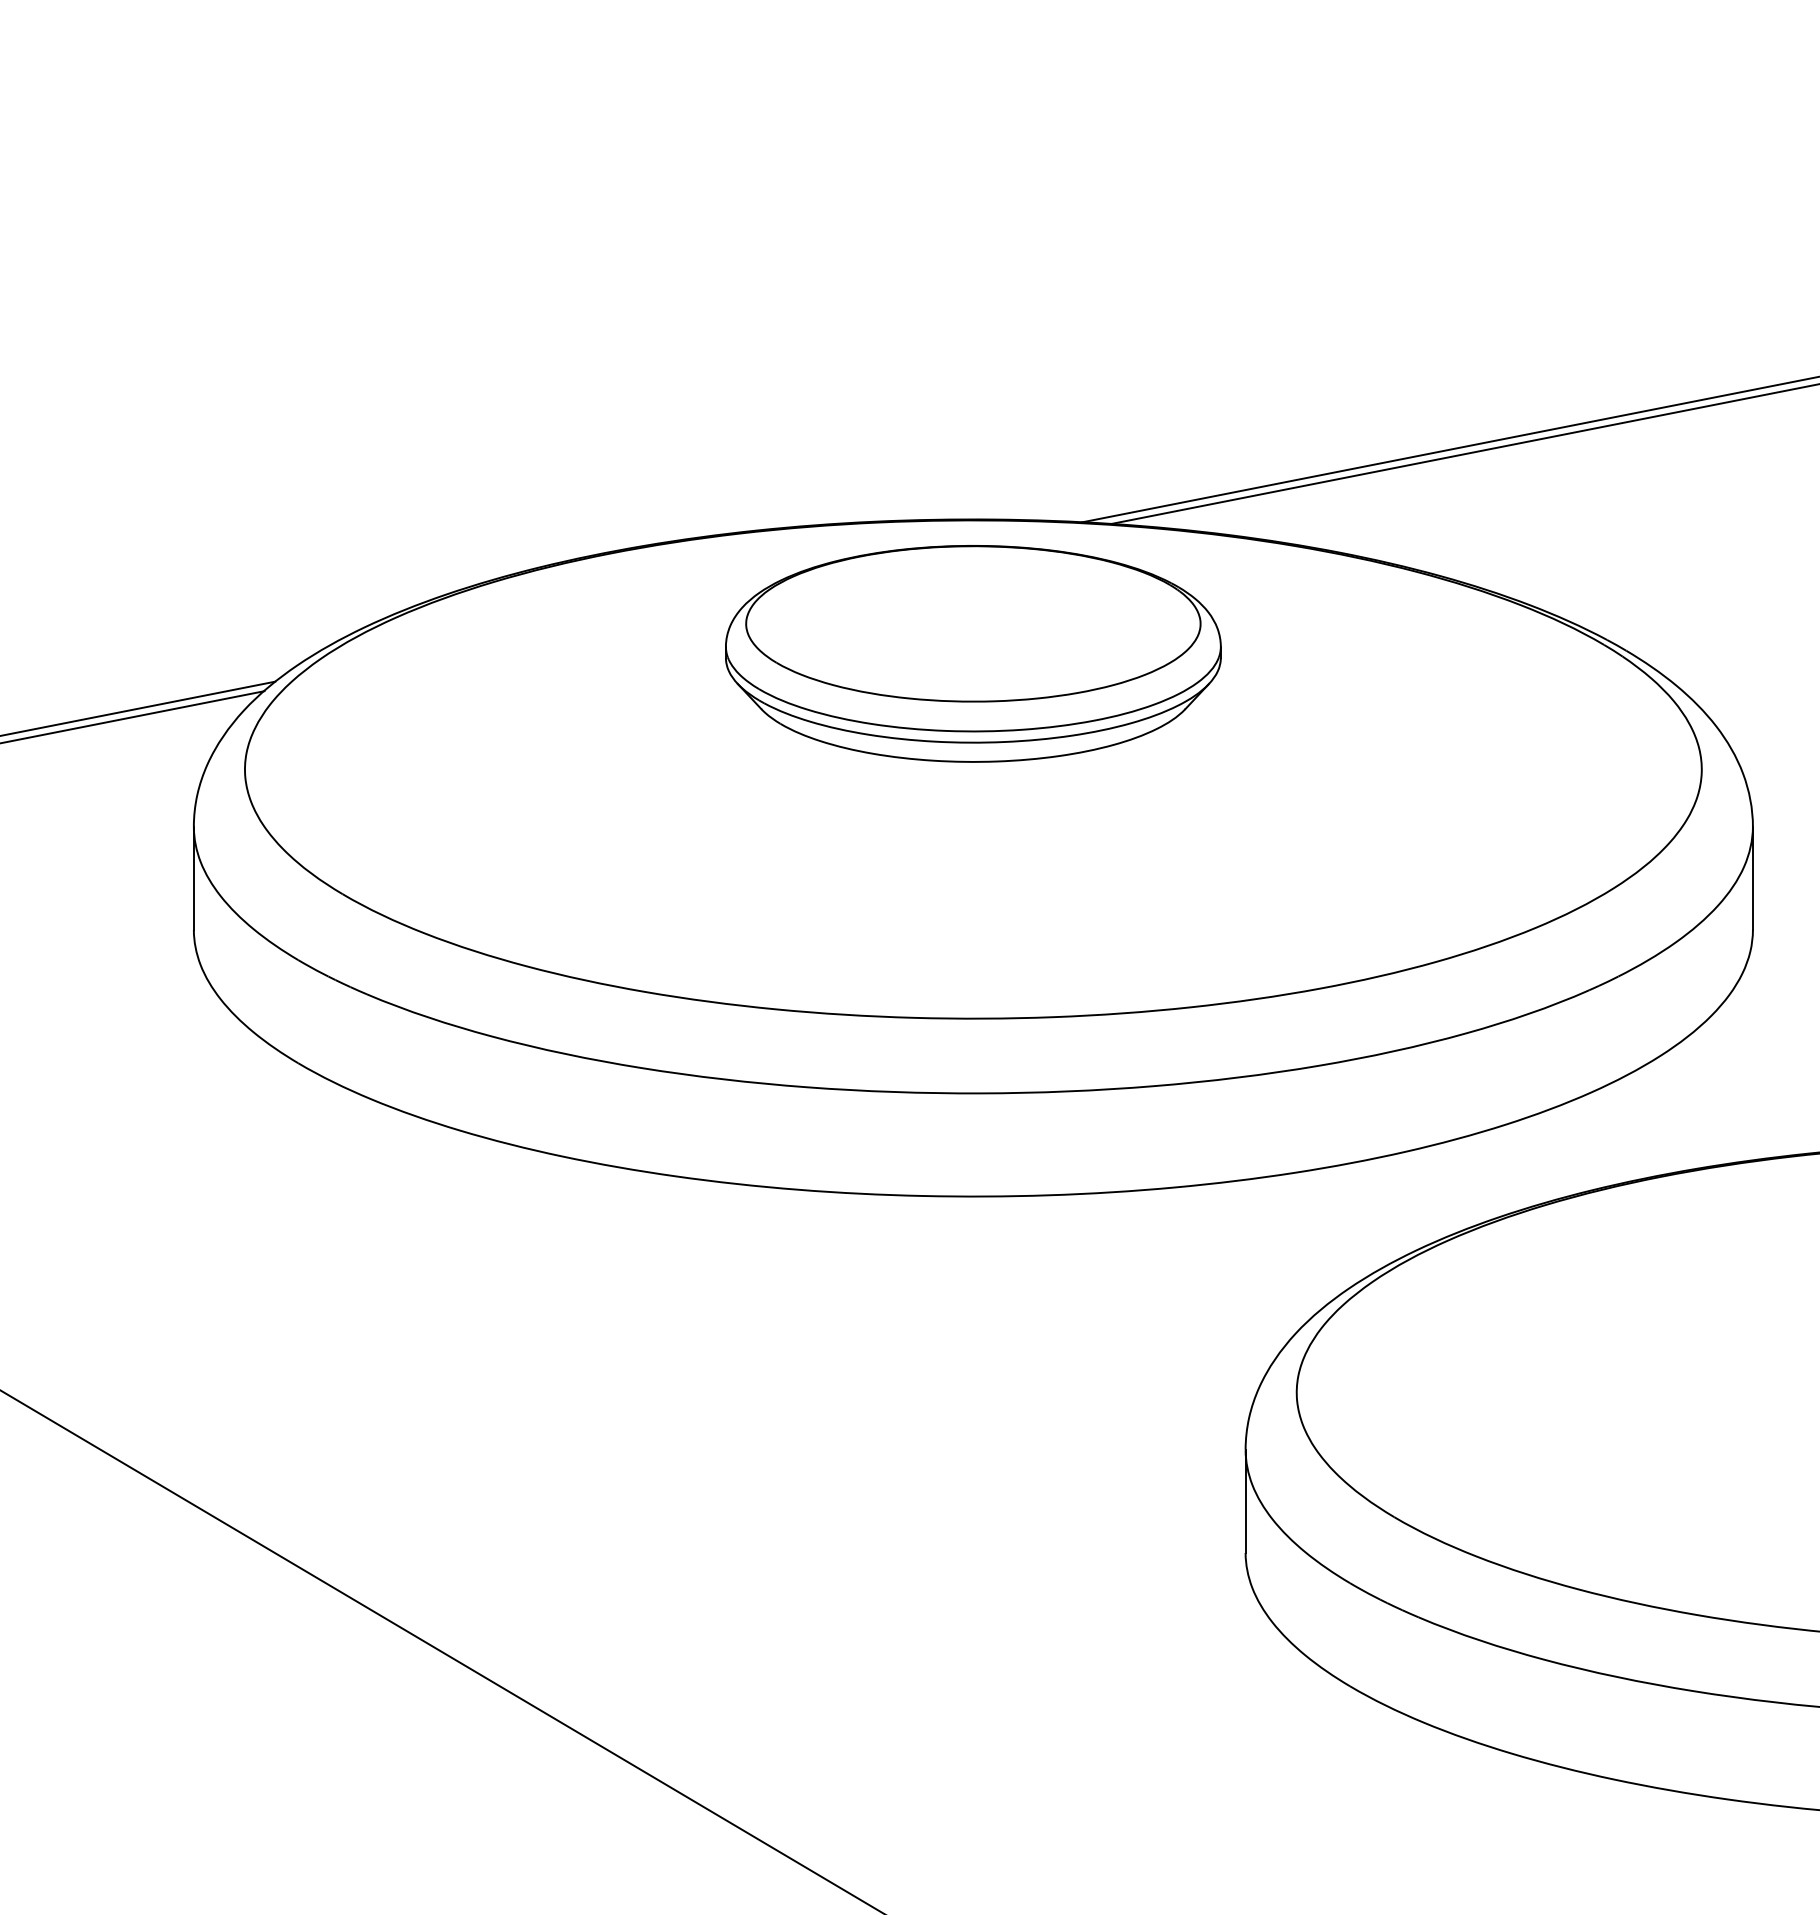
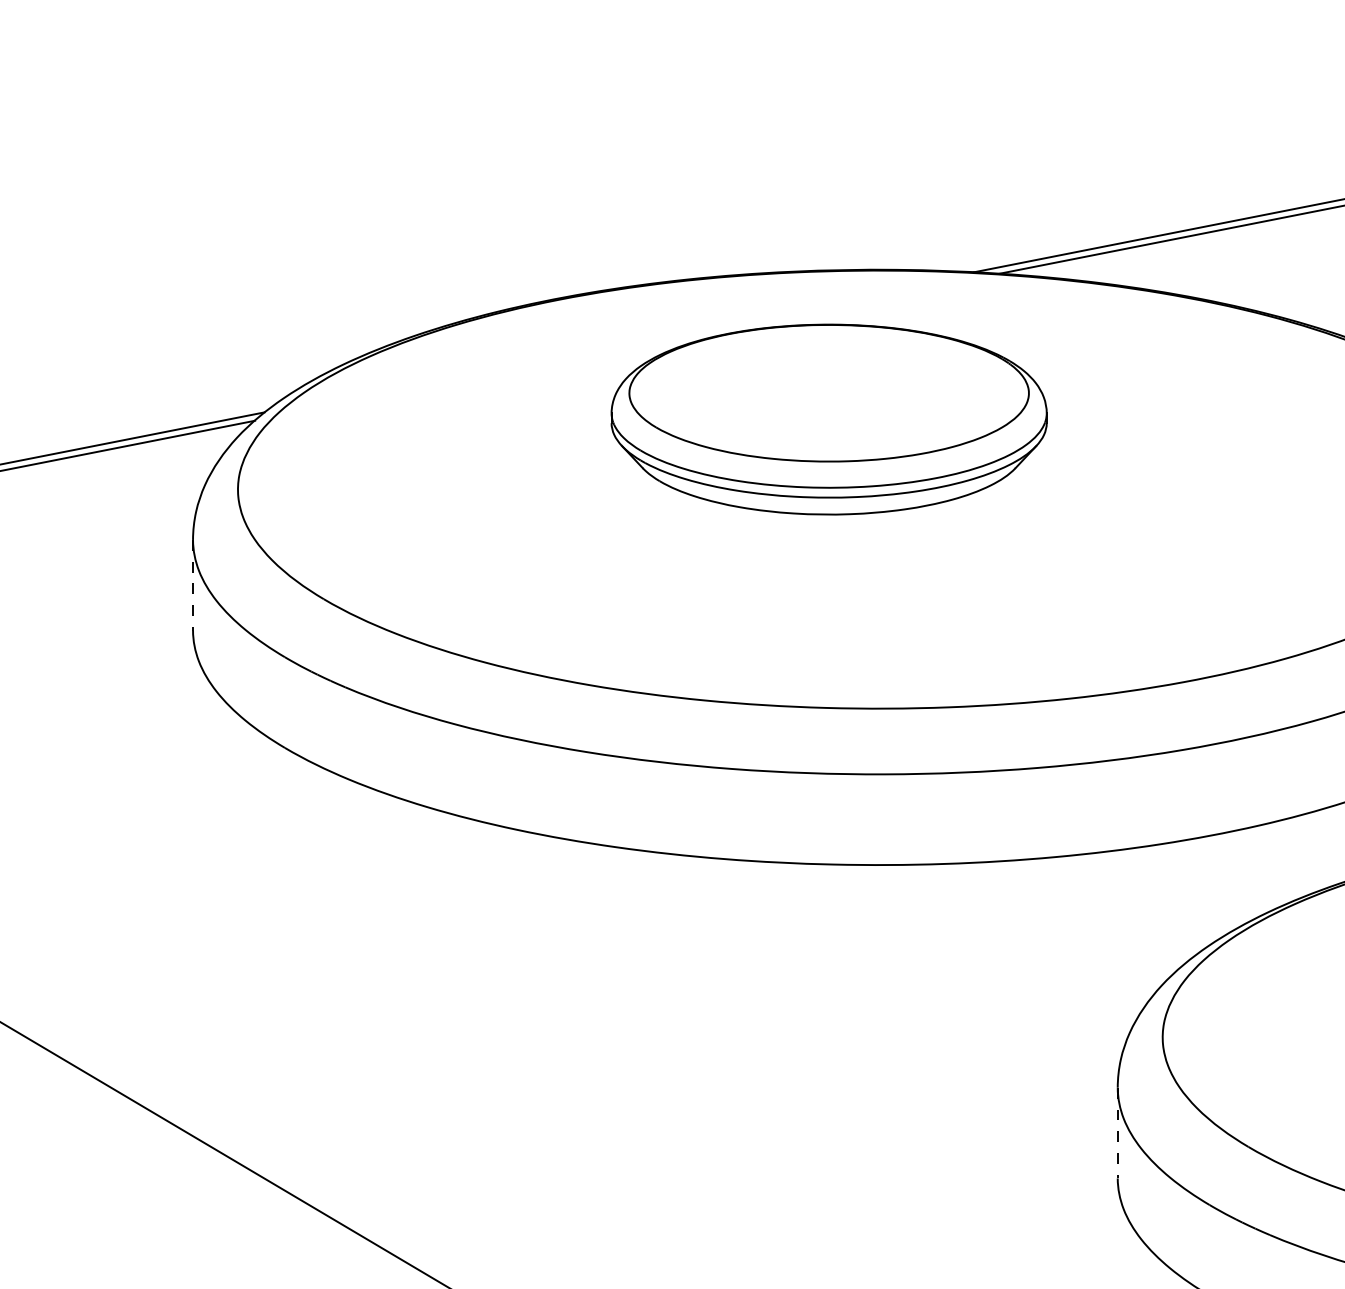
part: (973, 653) -> (829, 419), moved
line: (193, 878) -> (192, 585), solid -> dashed
line: (1245, 1501) -> (1117, 1133), solid -> dashed

